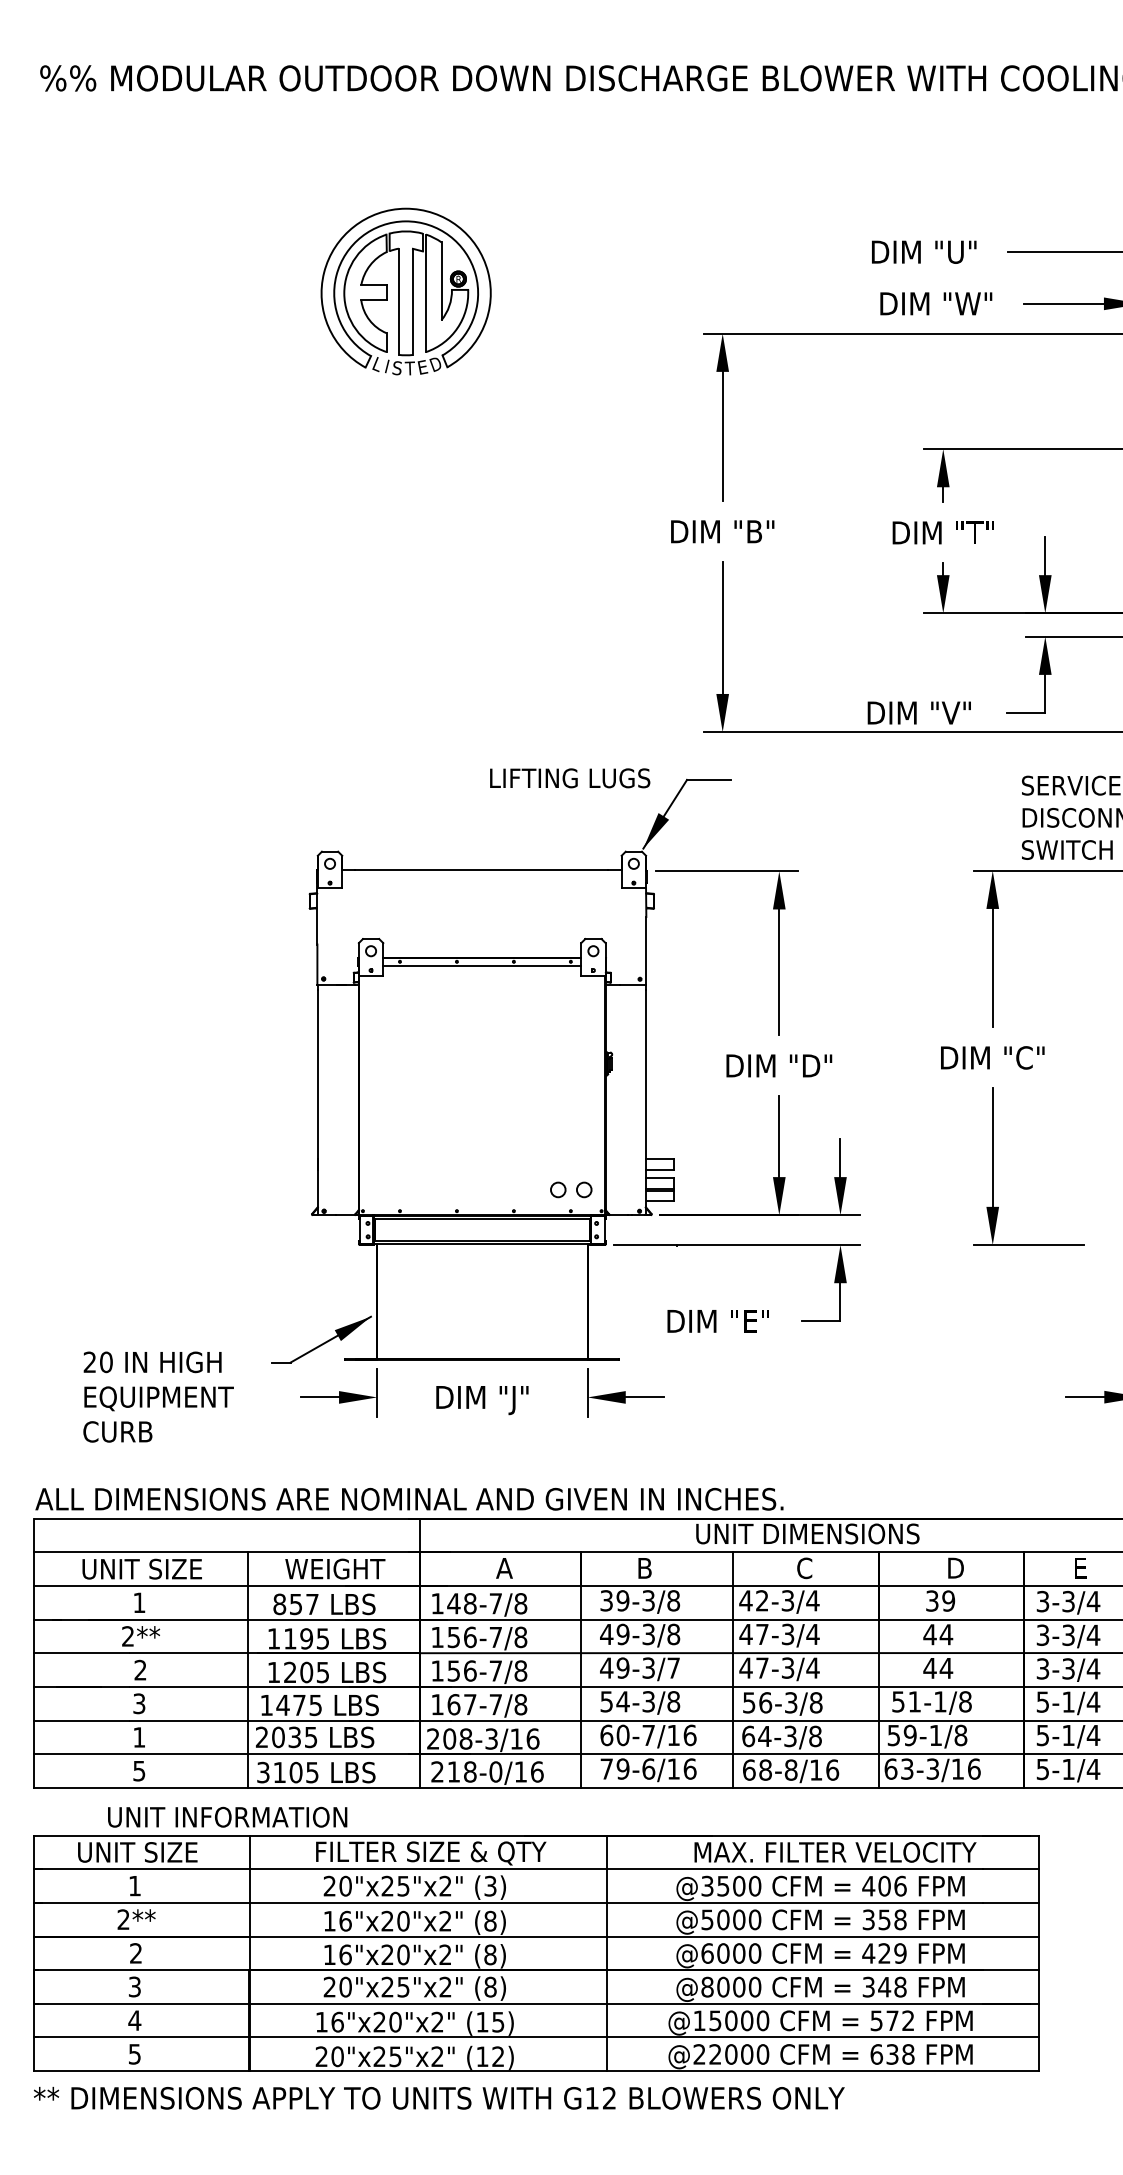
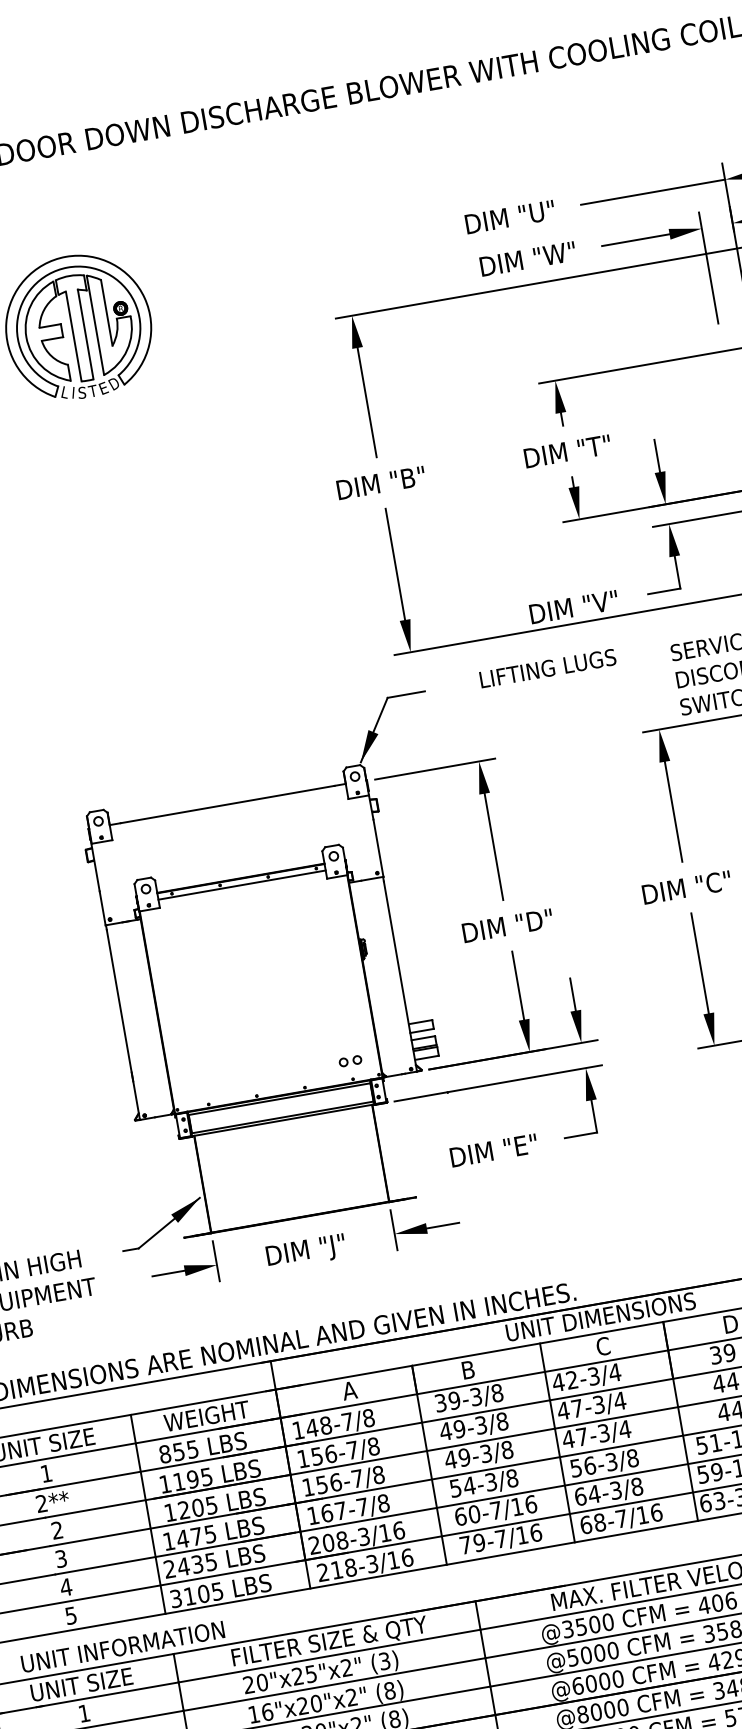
text: (570, 778) -> (548, 668), moved
part: (571, 1189) -> (350, 1060), size x0.62
text: (312, 1604) -> (192, 1449), 857 -> 855
text: (673, 1667) -> (507, 1449), 49-3/7 -> 49-3/8
text: (138, 1737) -> (65, 1587), 1 -> 4
text: (278, 1737) -> (183, 1566), 2035 -> 2435
text: (648, 1768) -> (500, 1538), 79-6/16 -> 79-7/16
text: (790, 1769) -> (620, 1518), 68-8/16 -> 68-7/16
text: (495, 1771) -> (372, 1563), 218-0/16 -> 218-3/16
text: (227, 1816) -> (122, 1646), moved

